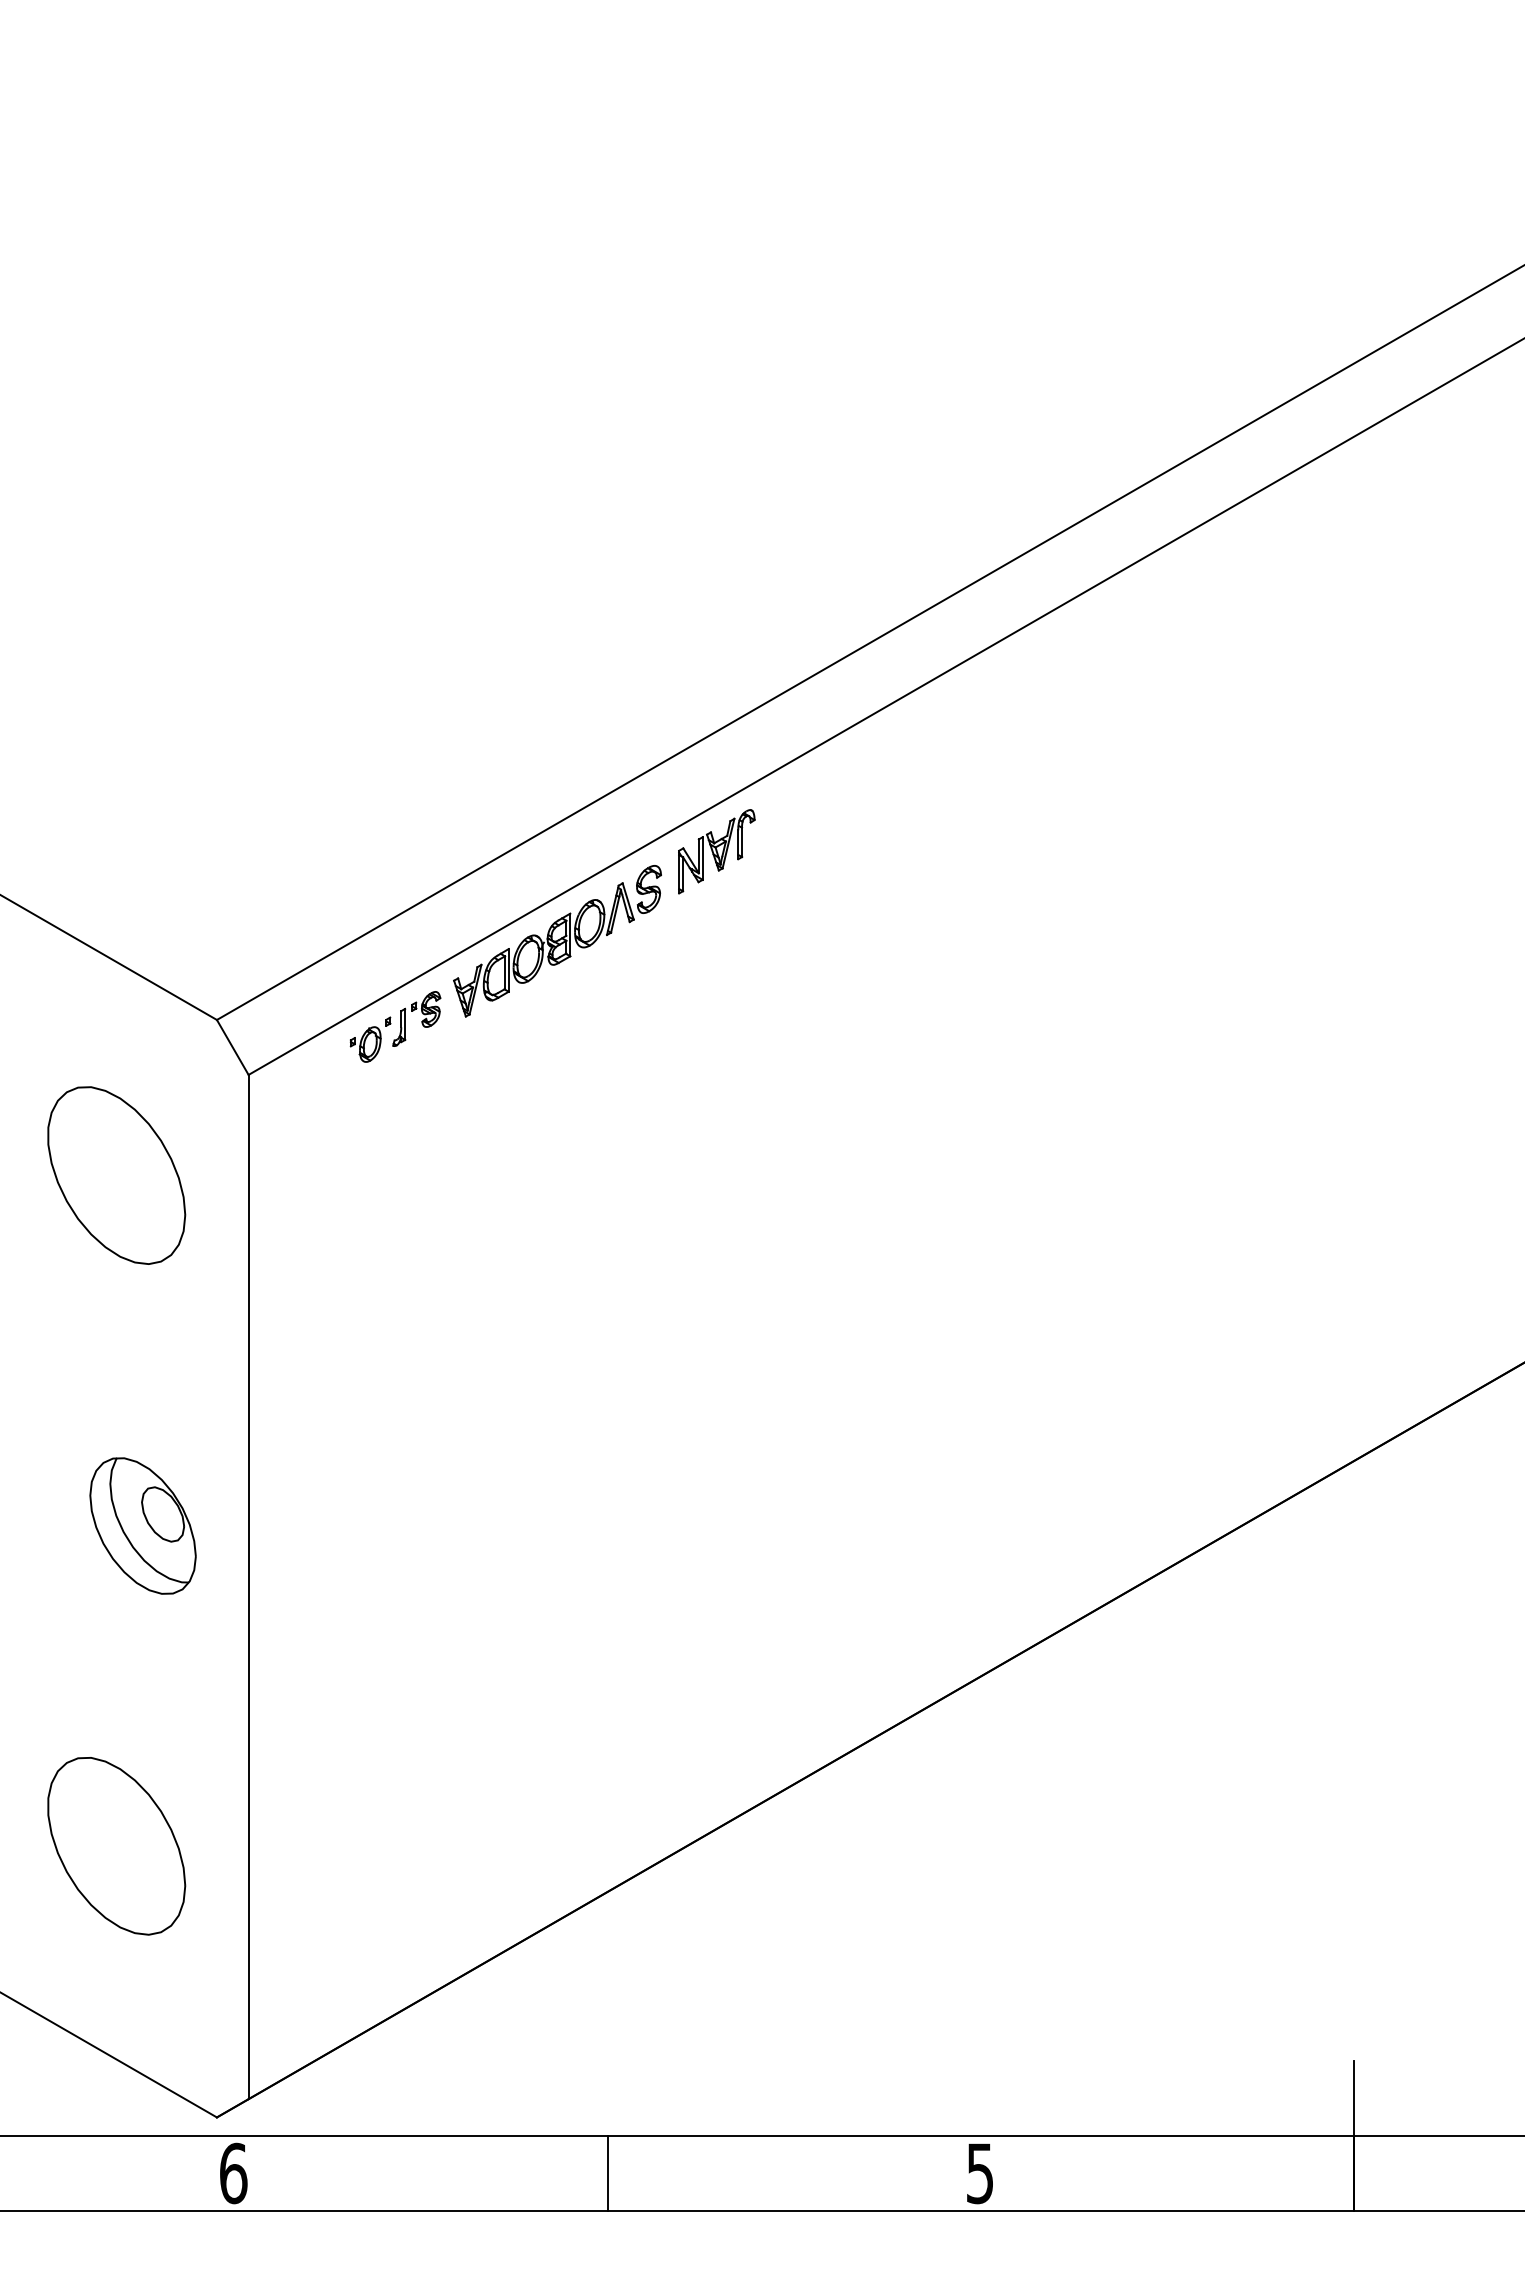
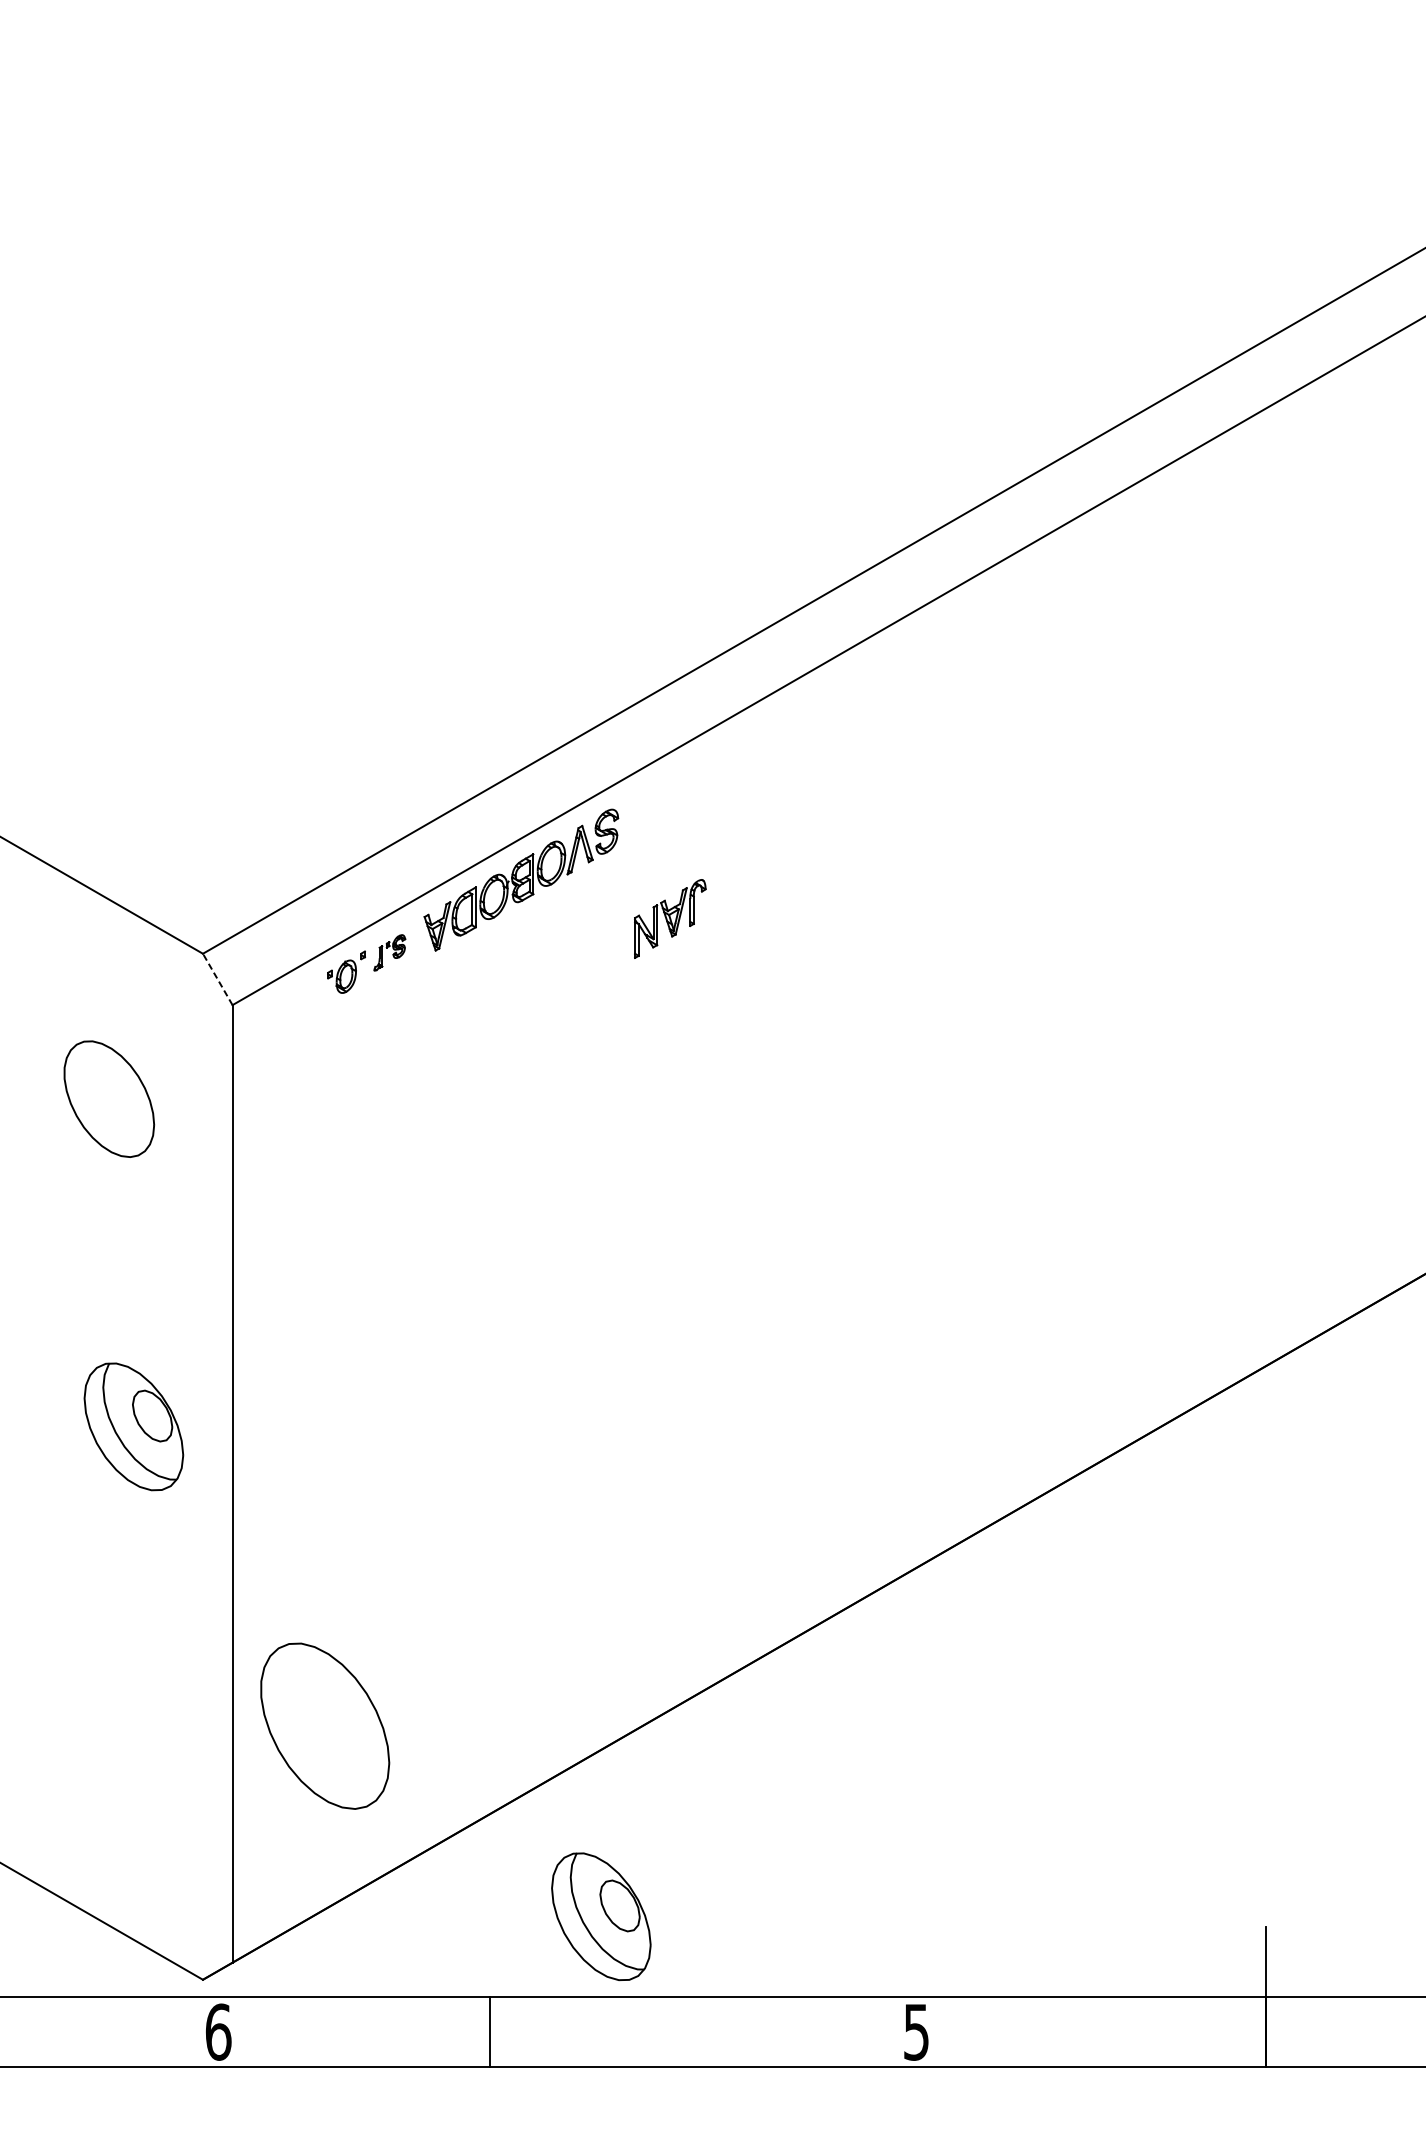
part: (716, 851) -> (669, 918), moved
part: (416, 1018) -> (389, 952), size x0.7
line: (232, 1047) -> (217, 979), solid -> dashed
part: (116, 1175) -> (109, 1099), size x0.7
part: (116, 1846) -> (325, 1726), moved
part: (642, 2049) -> (600, 1916), added
line: (607, 2172) -> (489, 2031), moved

